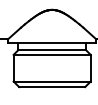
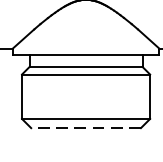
line: (51, 87) -> (84, 128), solid -> dashed

